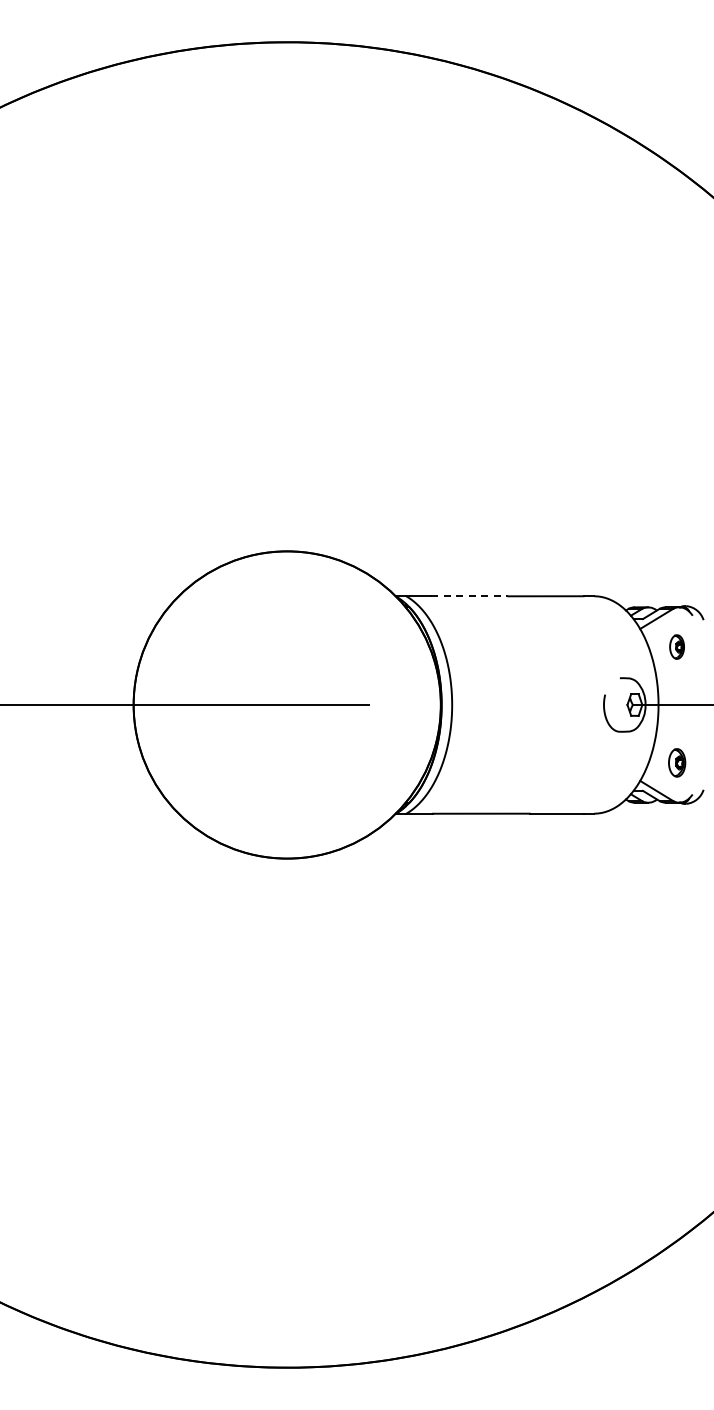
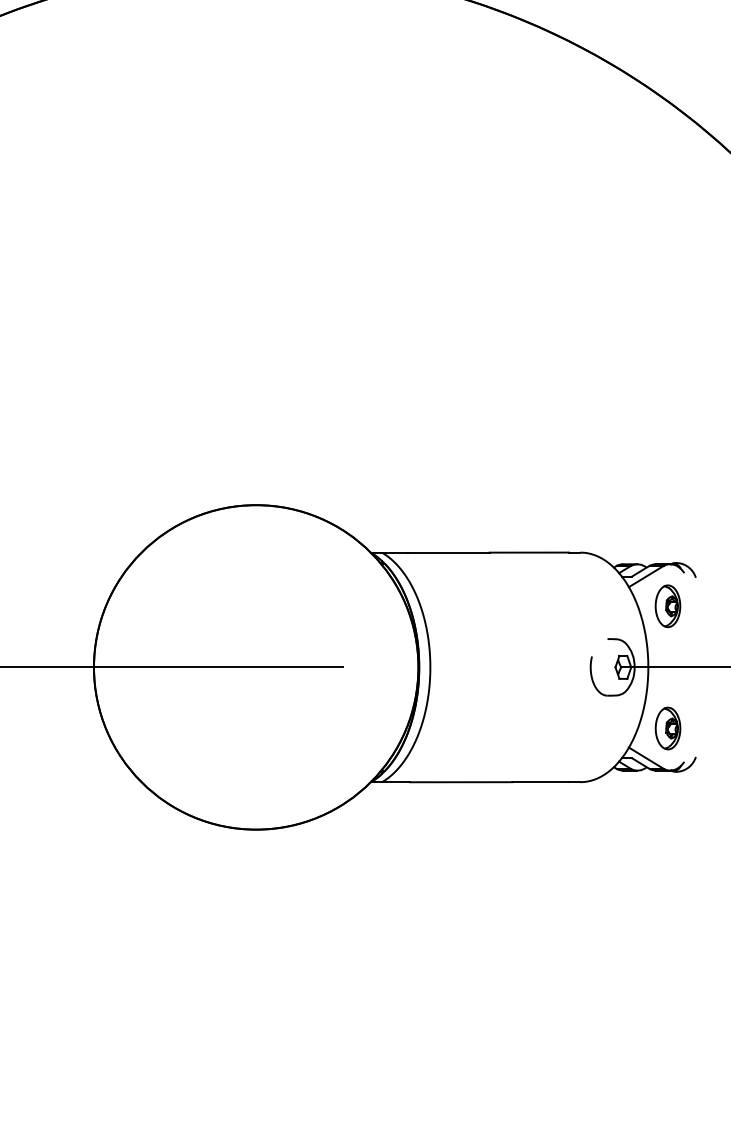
line: (470, 596) -> (449, 552), dashed -> solid
part: (676, 646) -> (667, 605), size x1.67
part: (676, 762) -> (667, 728), size x1.43

